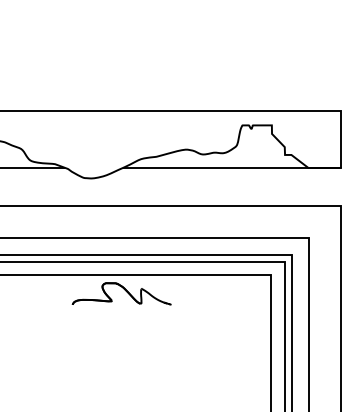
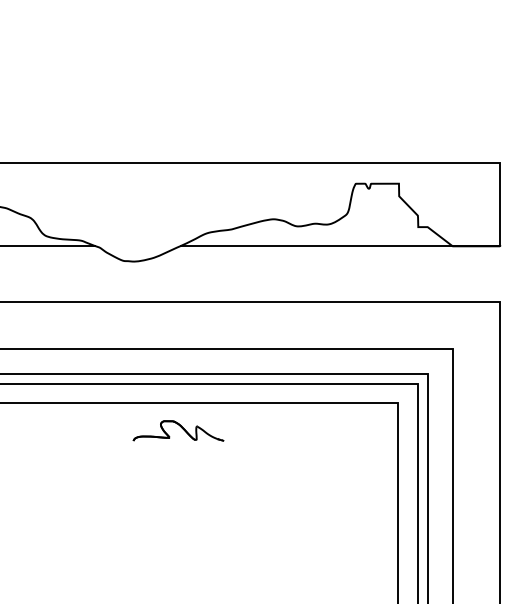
part: (121, 293) -> (178, 430), size x0.62

